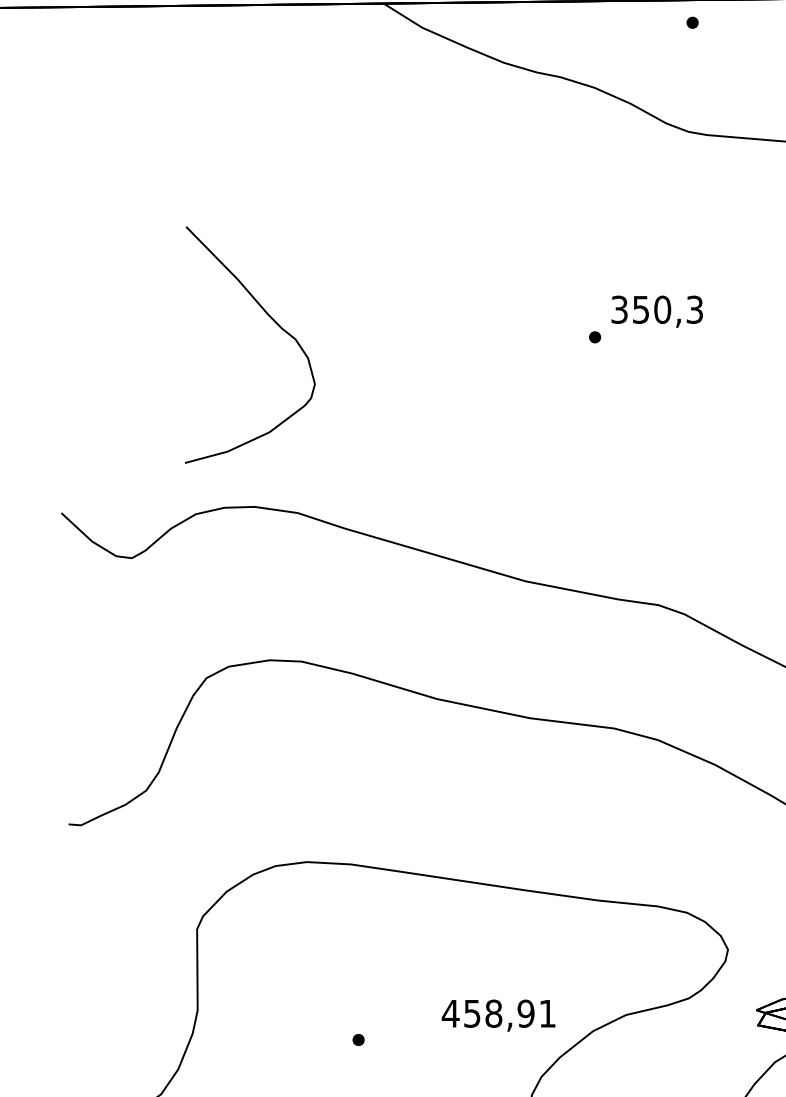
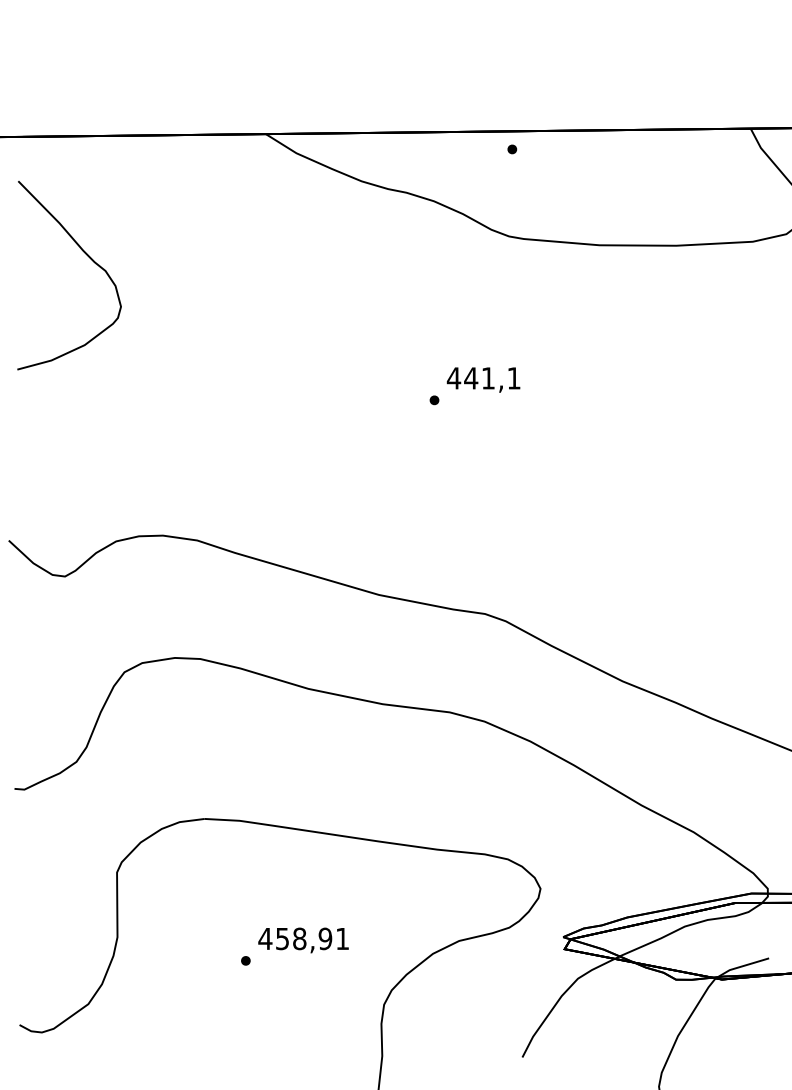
text: (656, 309) -> (483, 378), 350,3 -> 441,1
curve: (272, 321) -> (87, 256), moved
text: (498, 1015) -> (303, 940), moved

